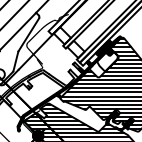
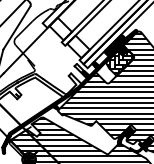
hatch: (107, 61) -> (119, 62), added

